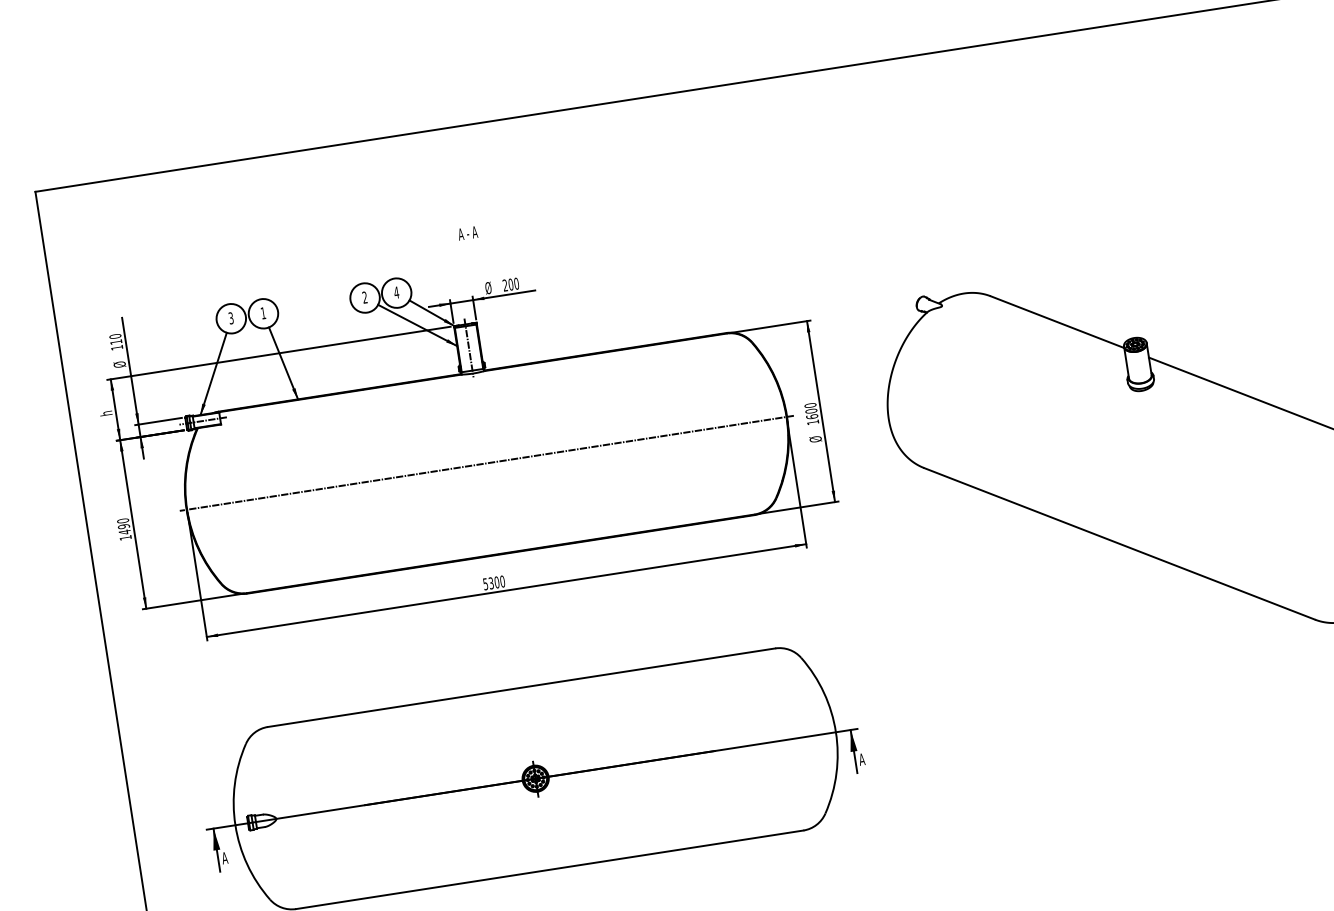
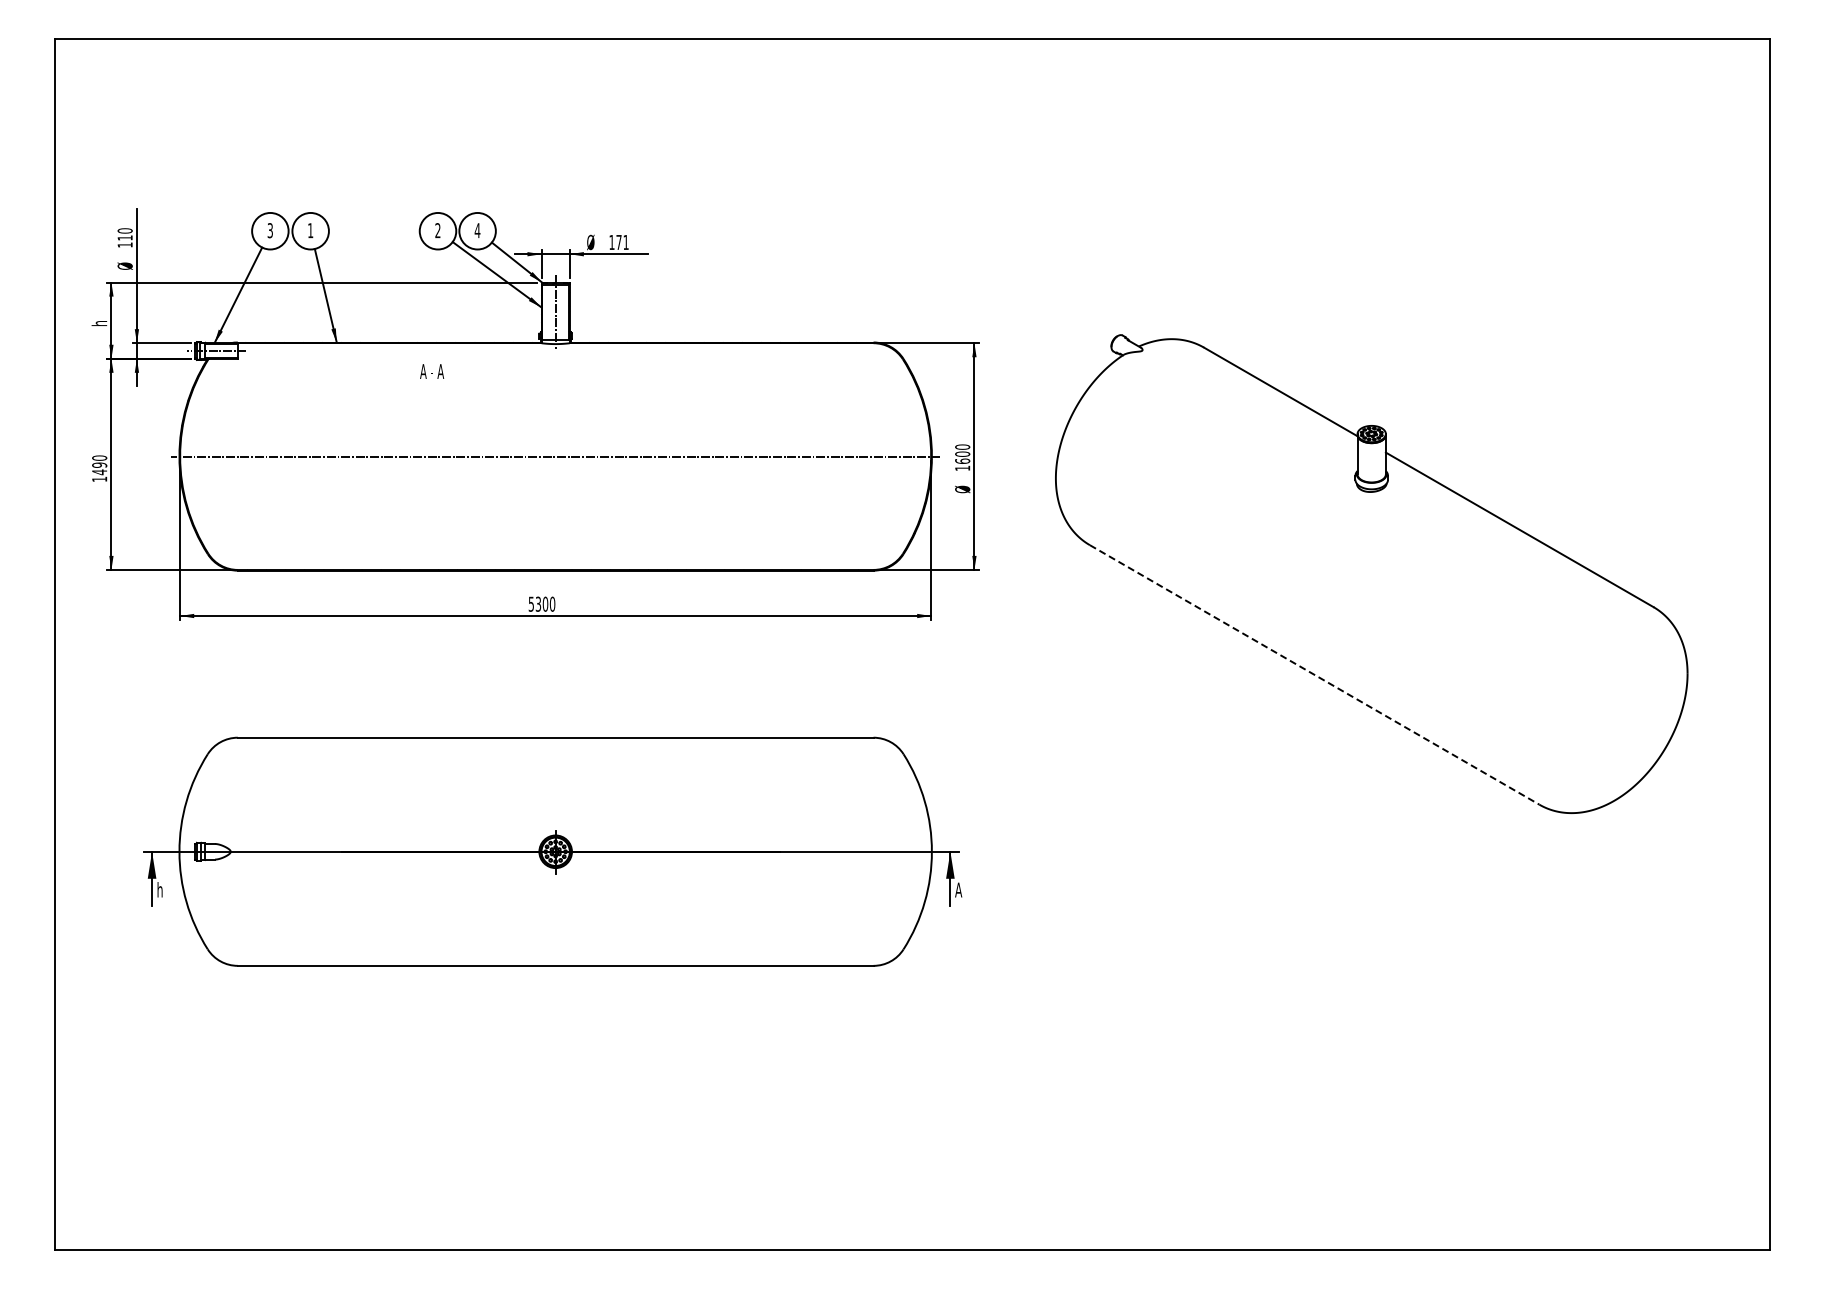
text: (468, 233) -> (432, 371), moved
text: (510, 284) -> (618, 242), 200 -> 171
line: (1119, 543) -> (1314, 674), solid -> dashed
text: (224, 857) -> (159, 889), A -> h

